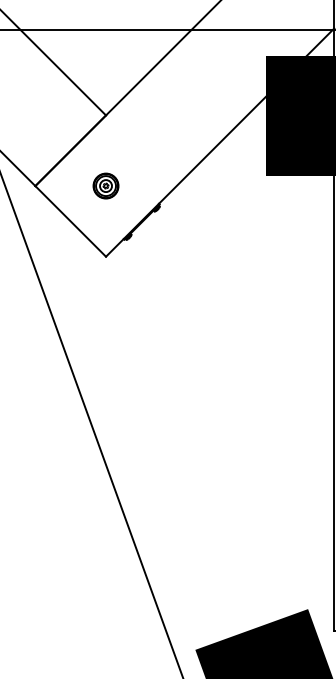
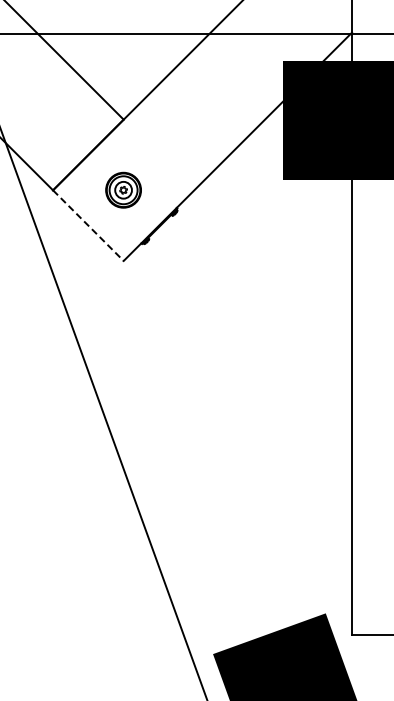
part: (105, 186) -> (123, 190), size x1.4
line: (70, 221) -> (88, 225), solid -> dashed

